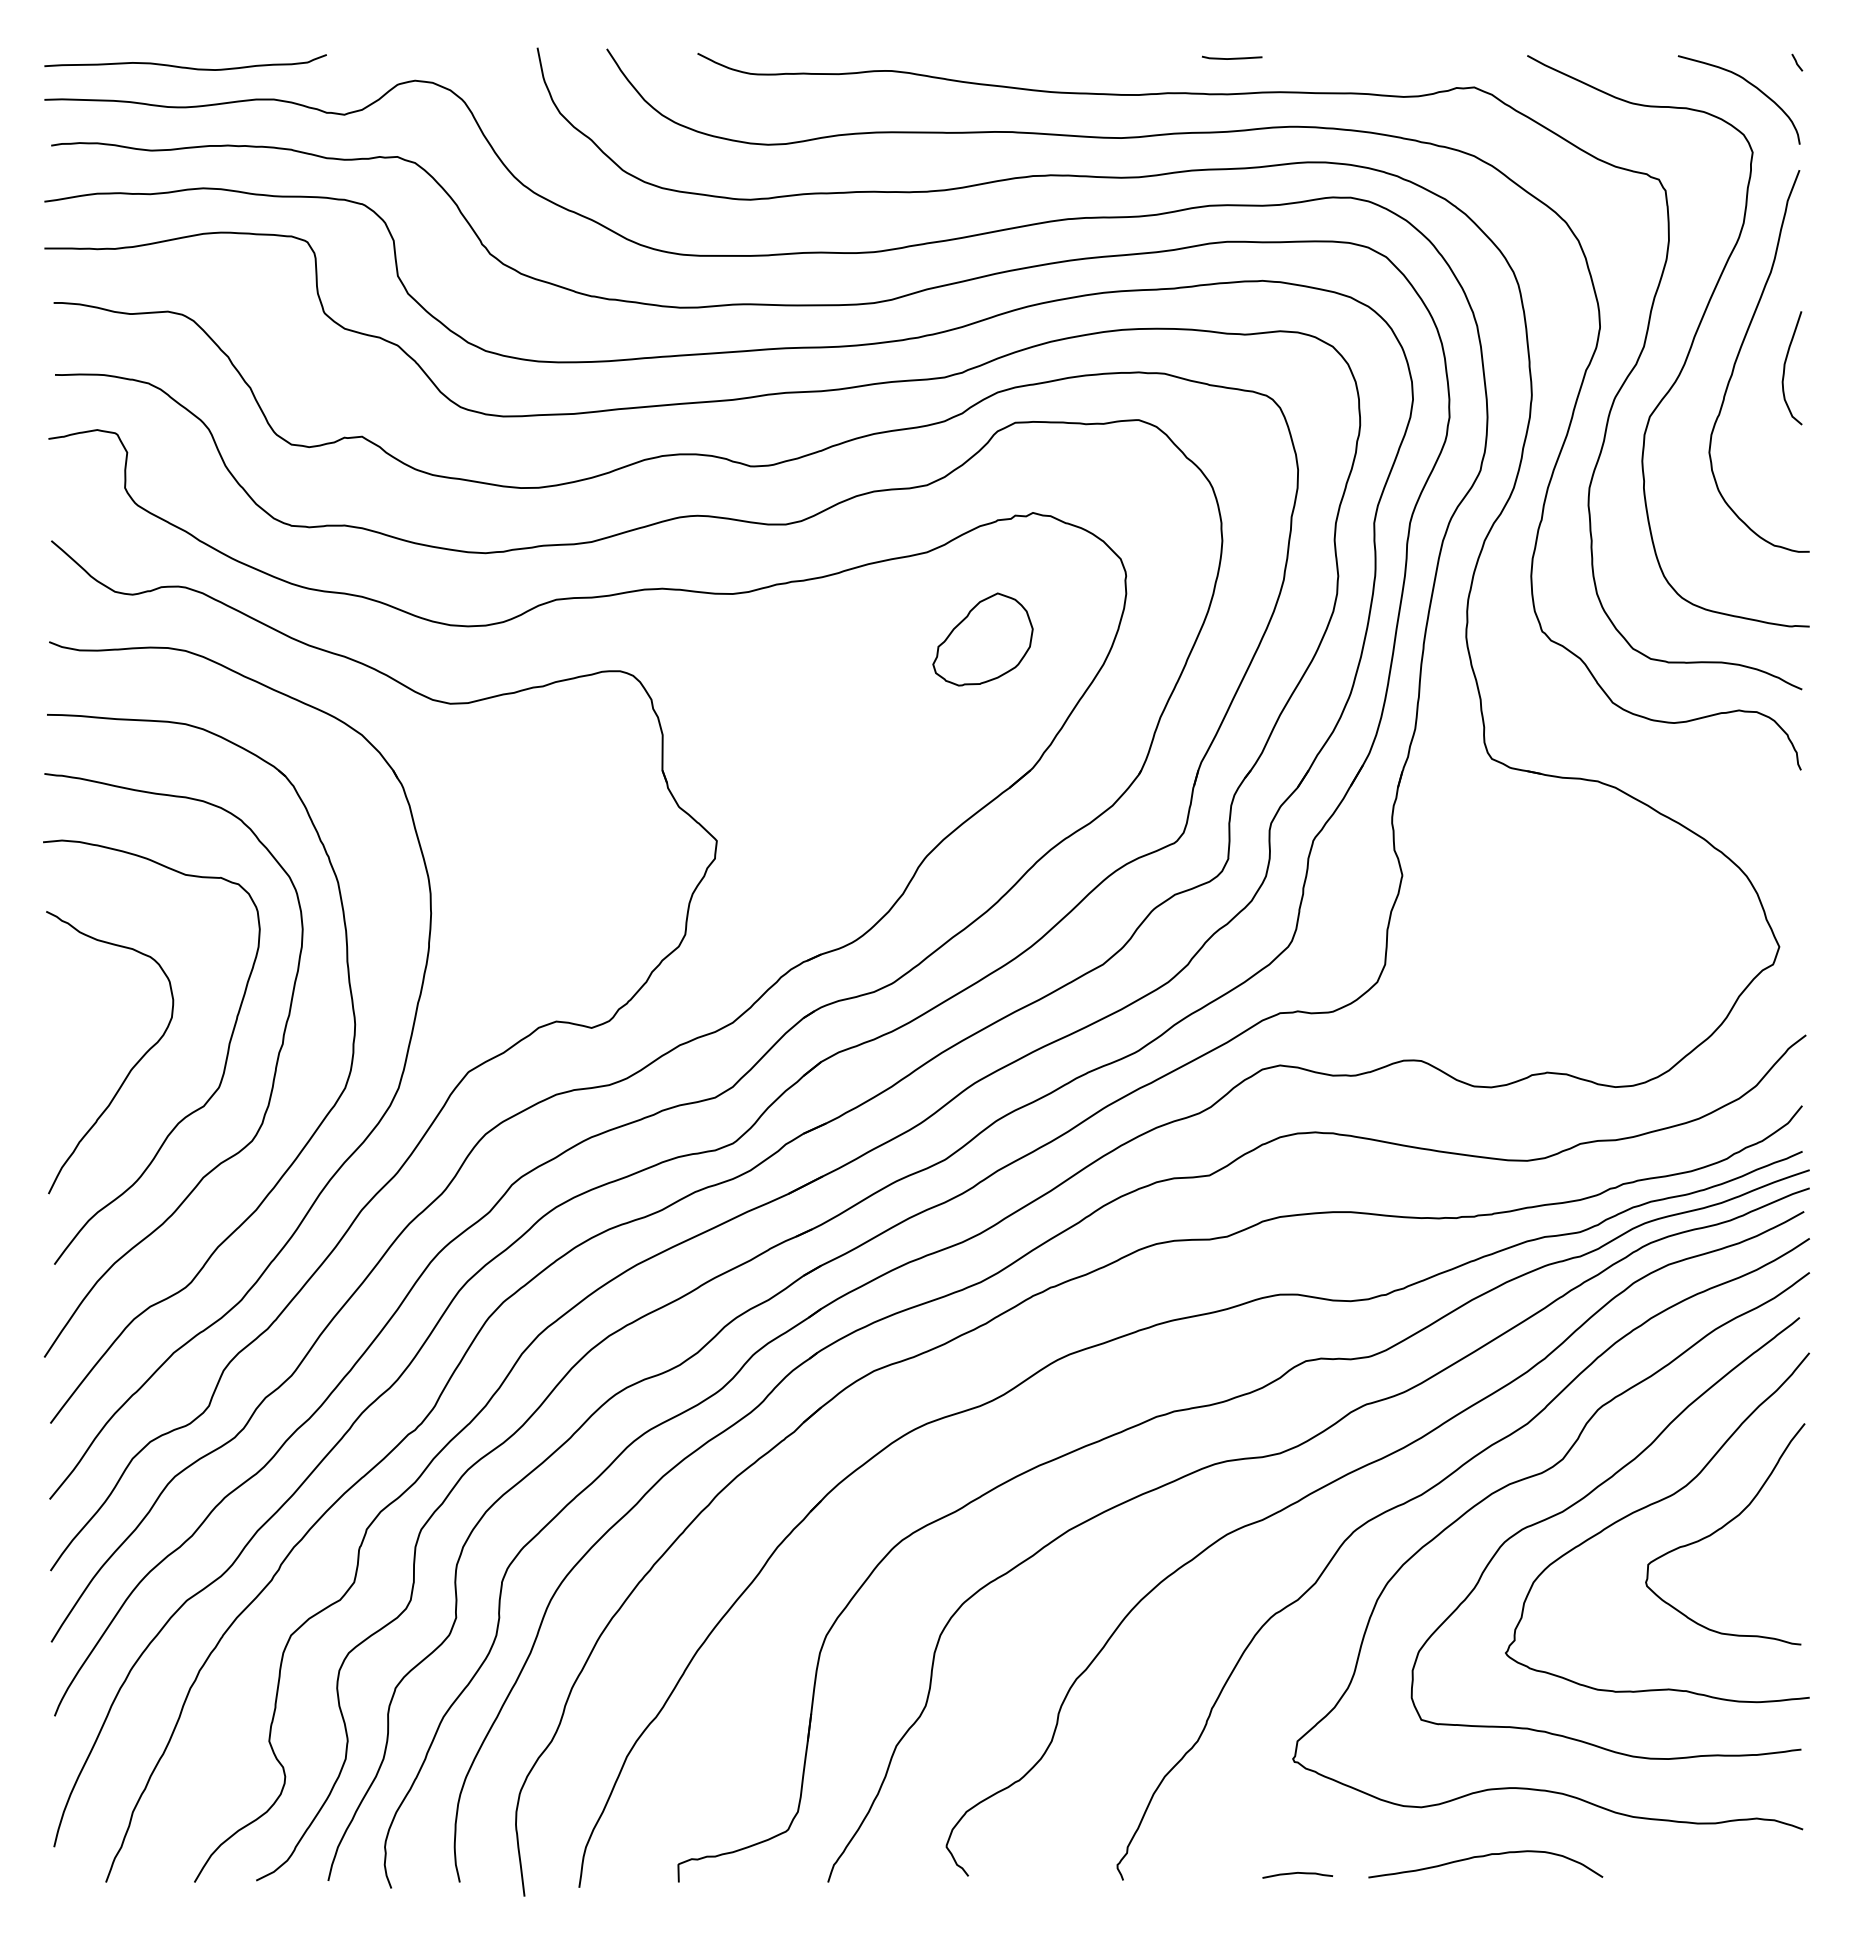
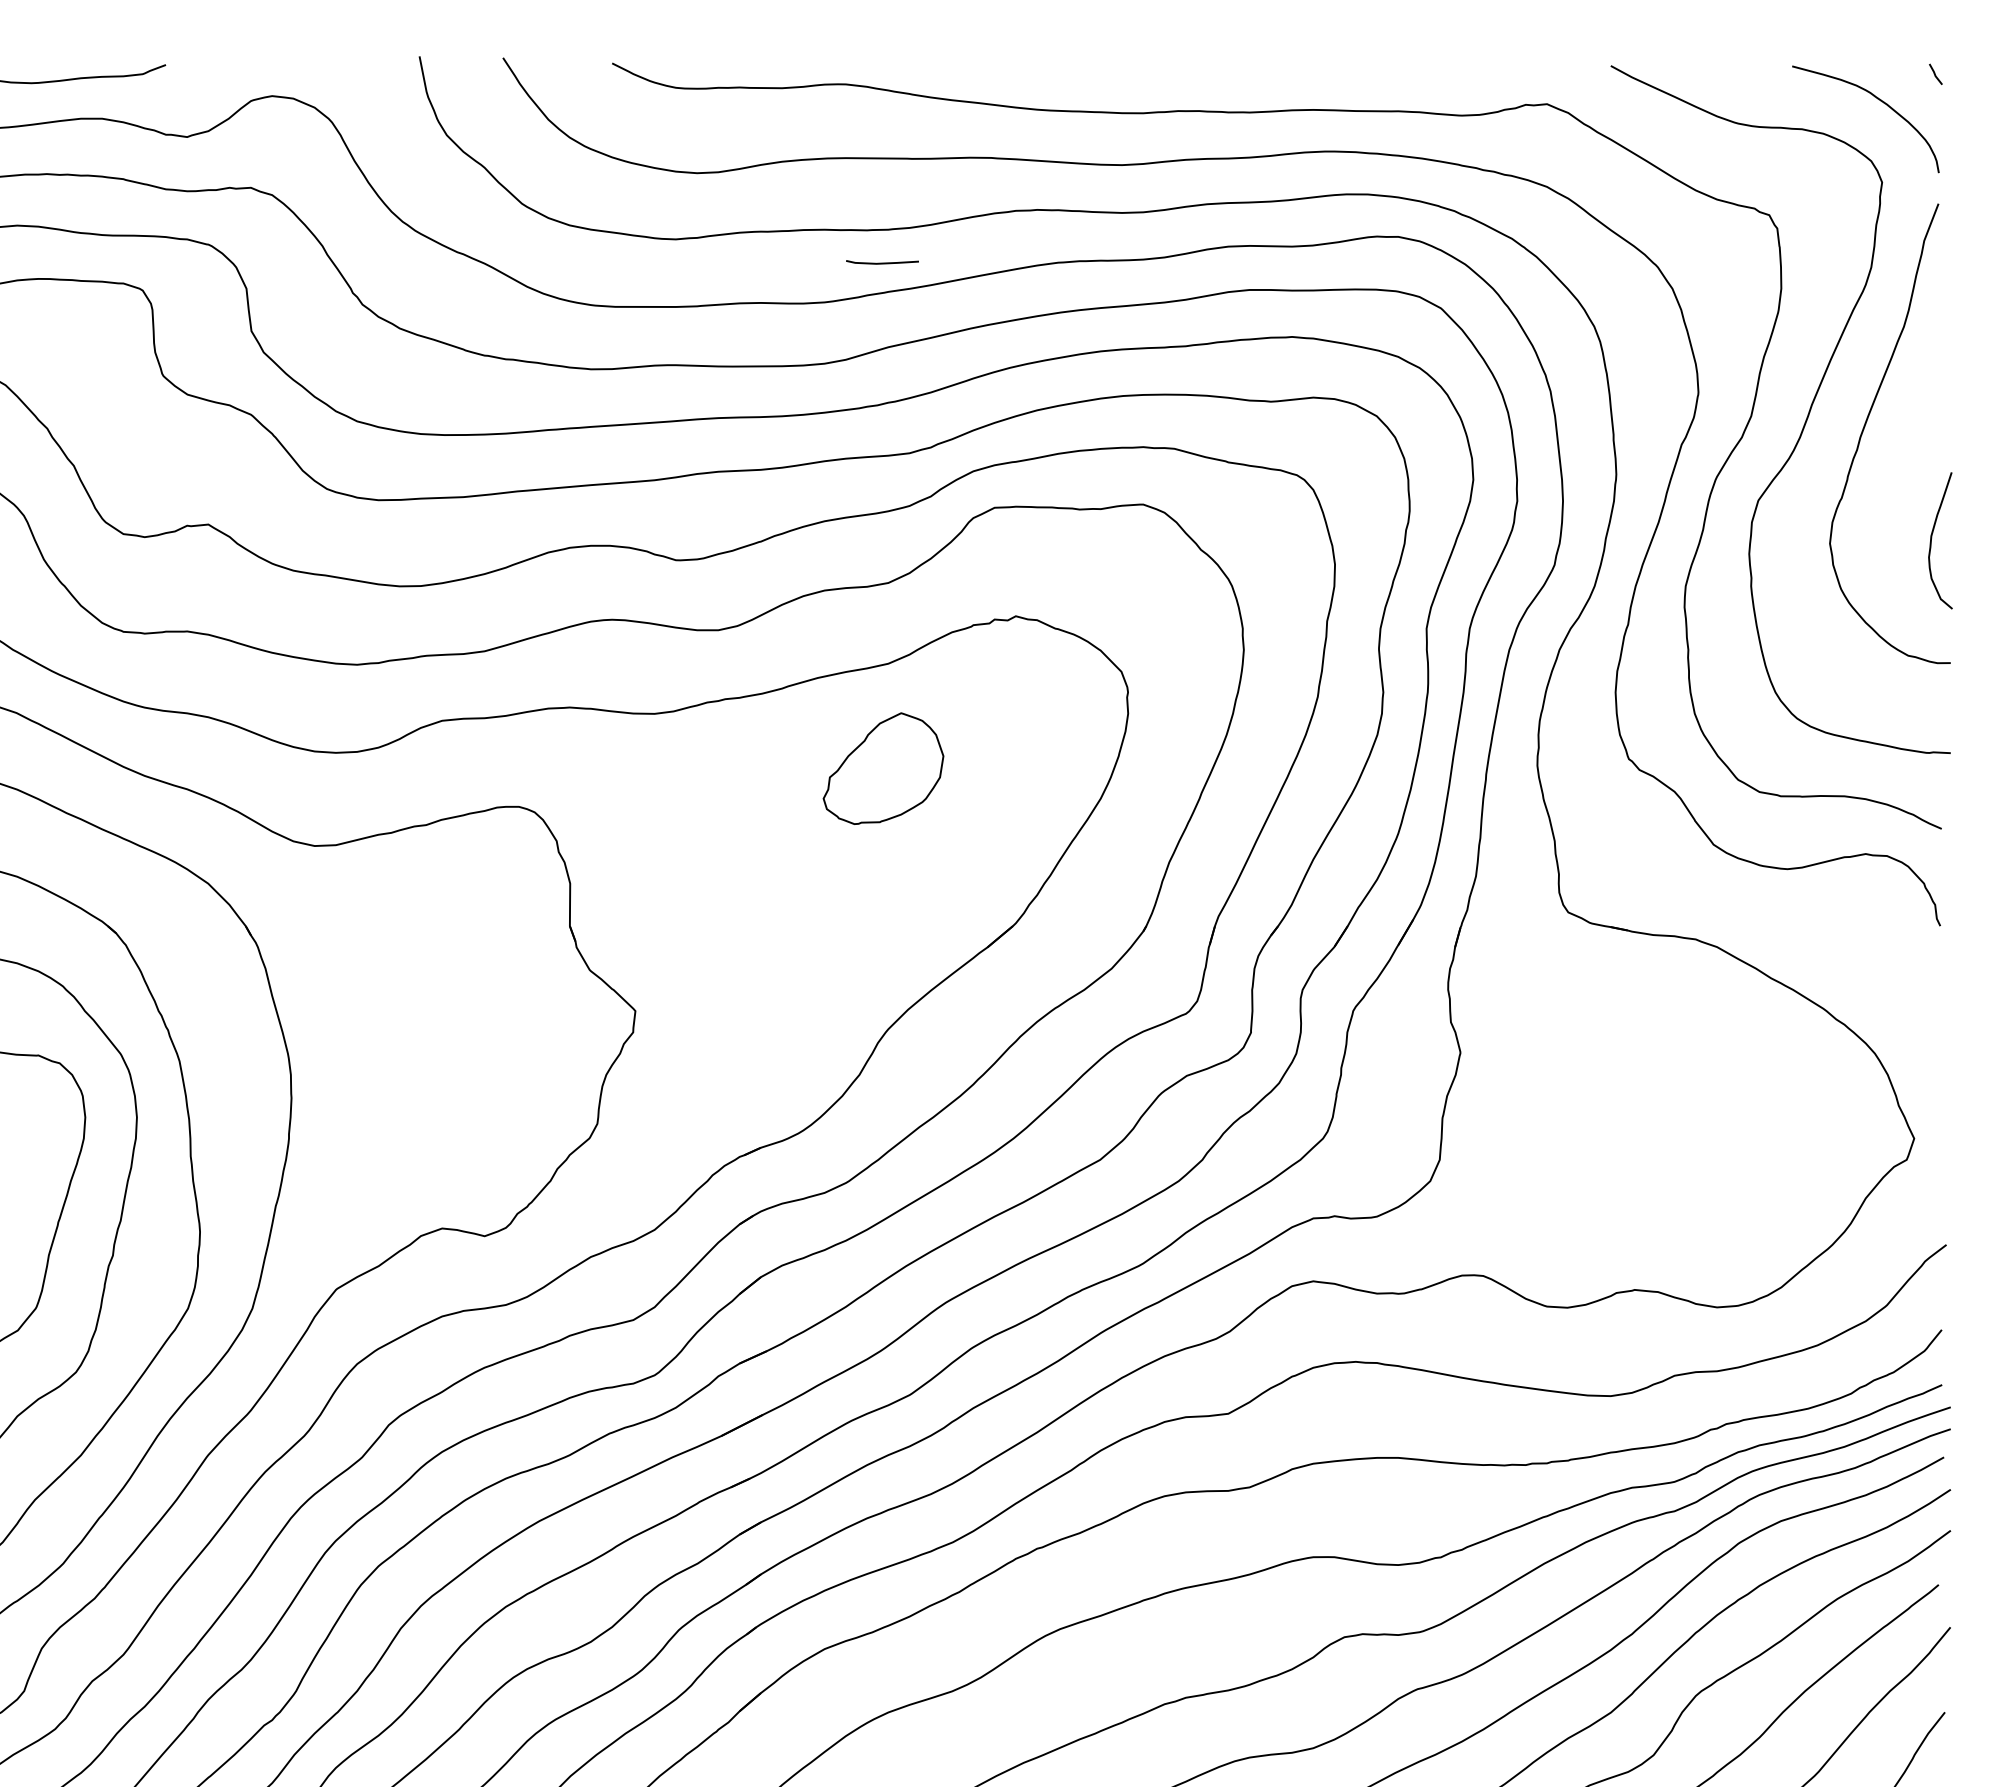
line: (1231, 58) -> (881, 263), moved
curve: (1785, 368) -> (1932, 541), moved
part: (982, 639) -> (882, 768), moved

